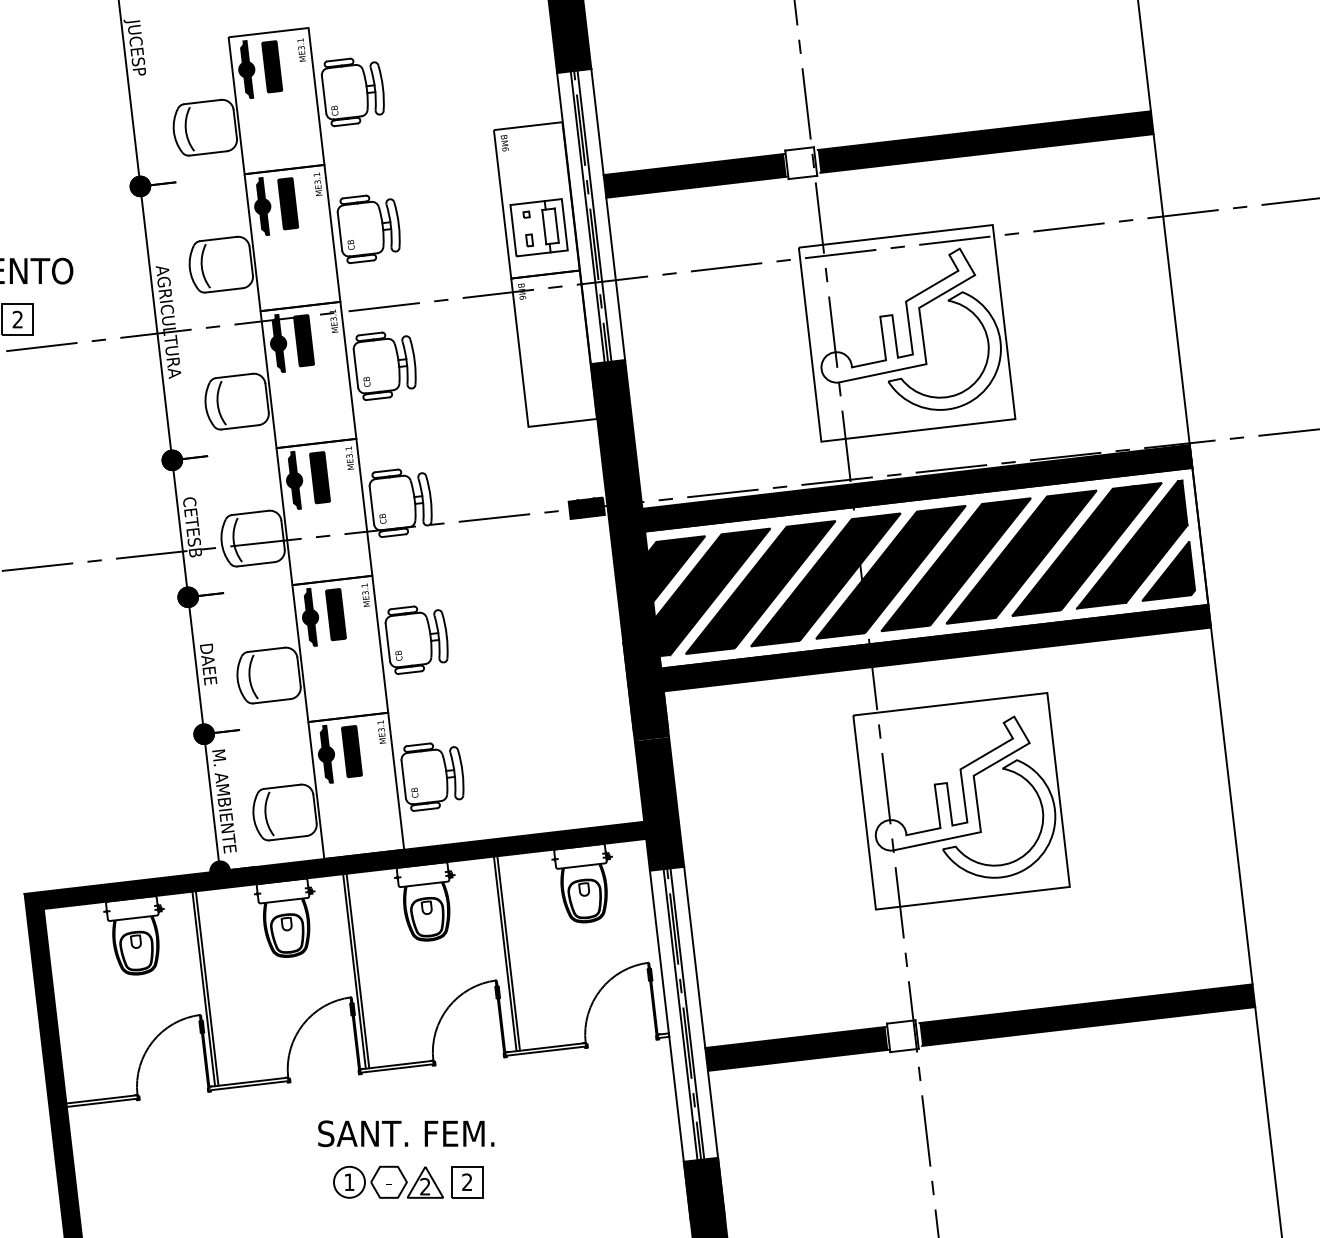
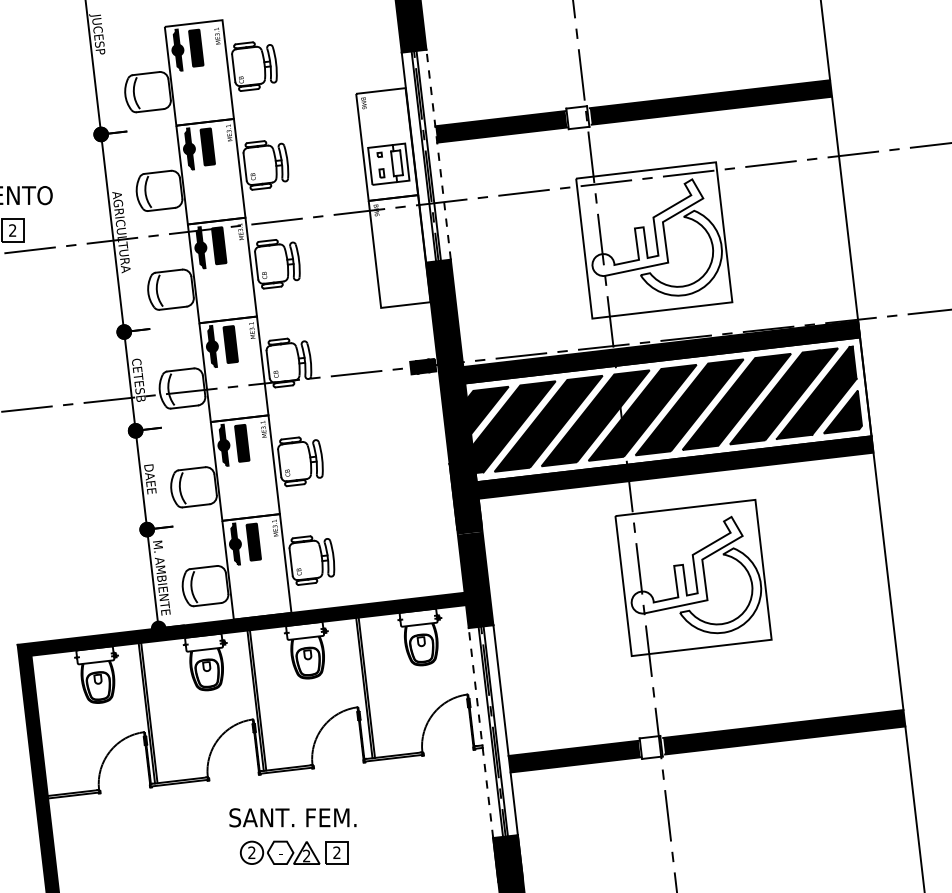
line: (608, 214) -> (438, 154), solid -> dashed
line: (666, 1016) -> (480, 733), solid -> dashed
text: (348, 1181) -> (251, 852), 1 -> 2

